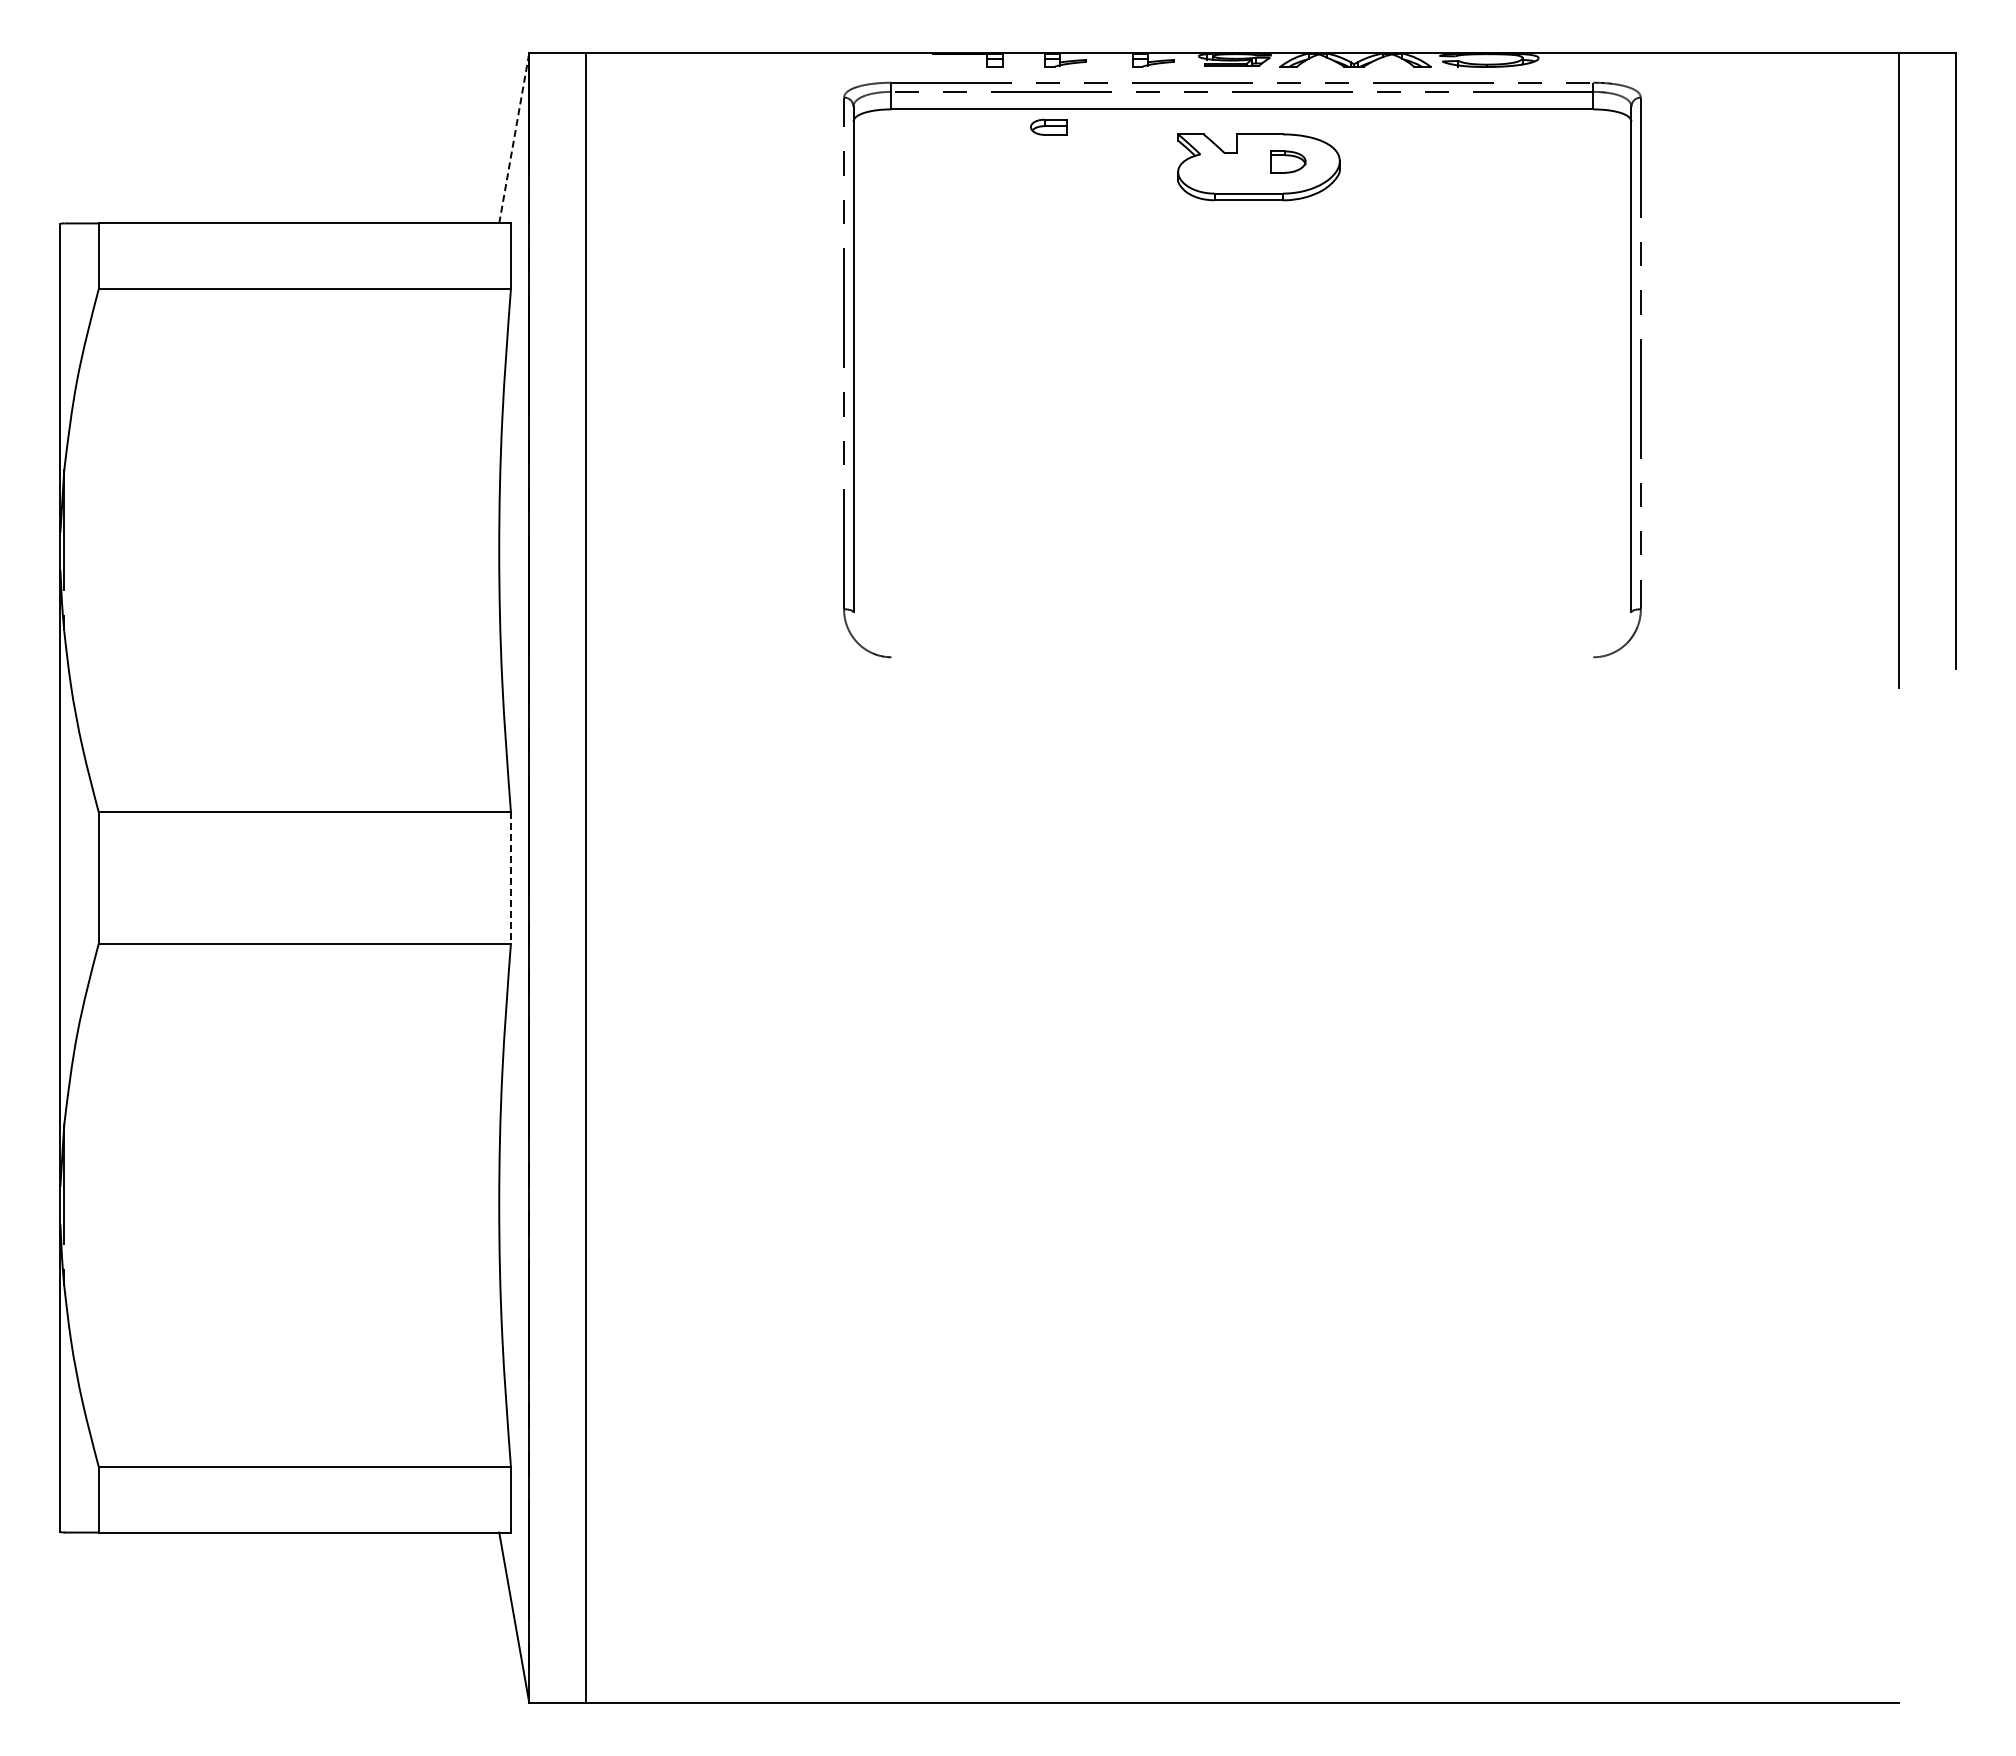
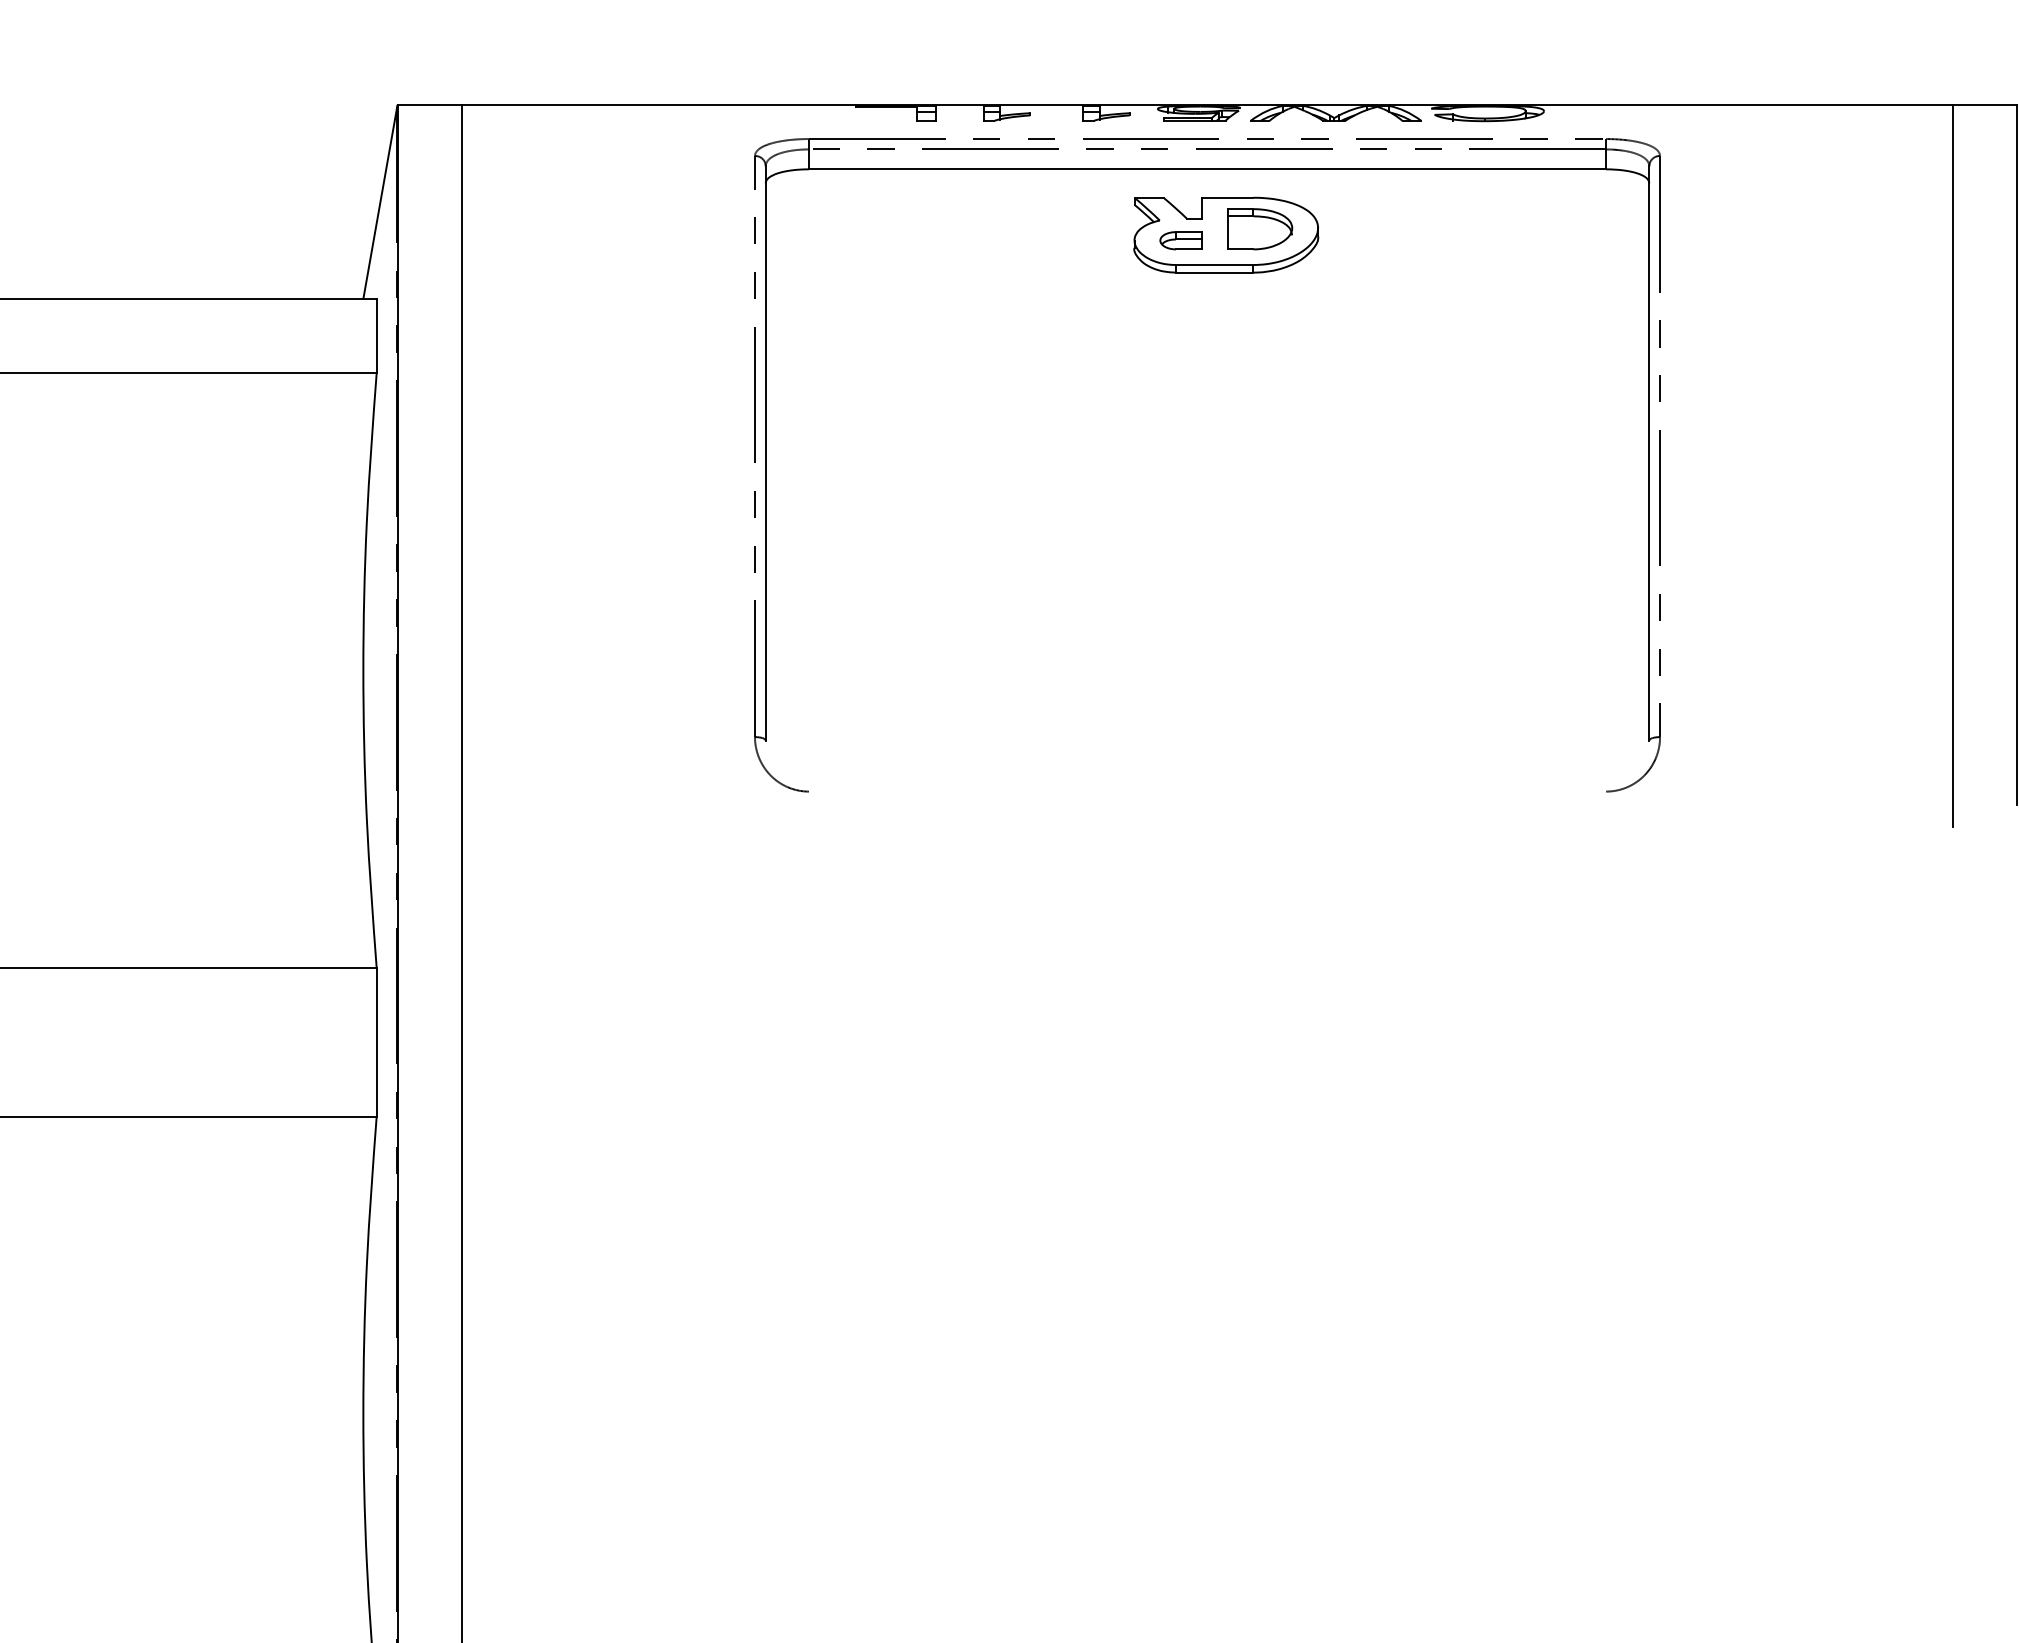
part: (1048, 126) -> (1180, 239), moved
line: (514, 138) -> (380, 202), dashed -> solid
part: (1288, 161) -> (1259, 228), size x1.67
line: (510, 877) -> (376, 1041), dashed -> solid

